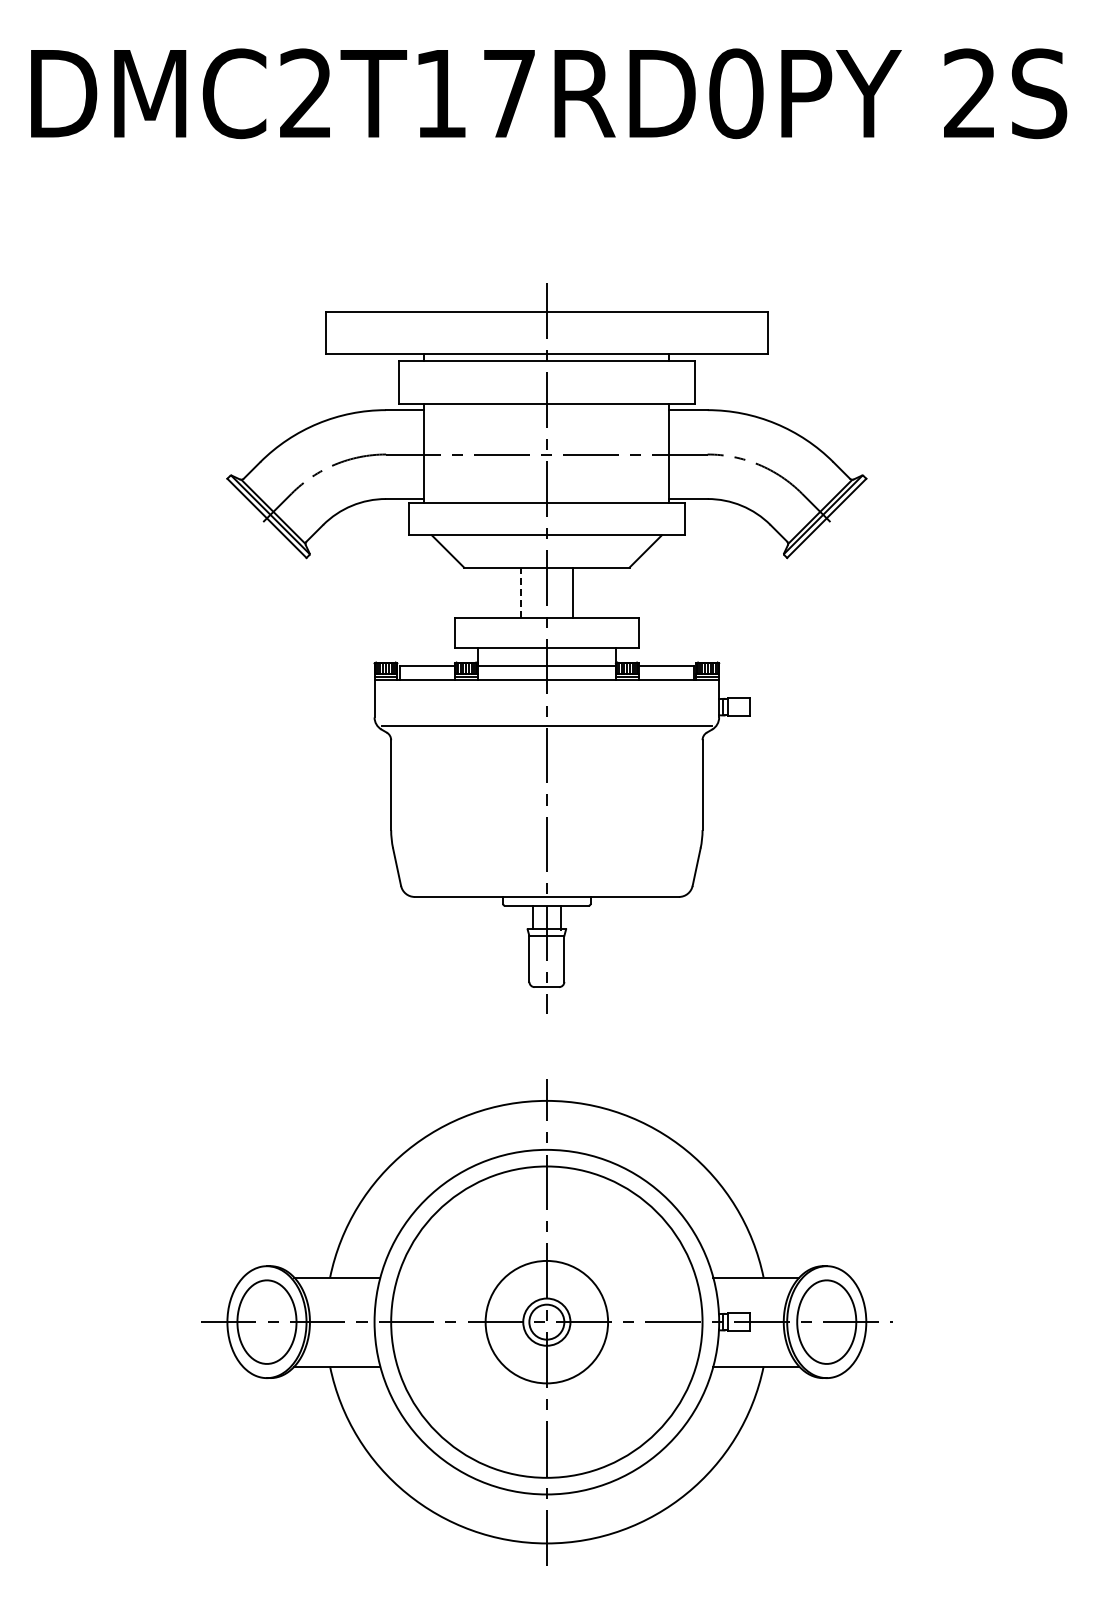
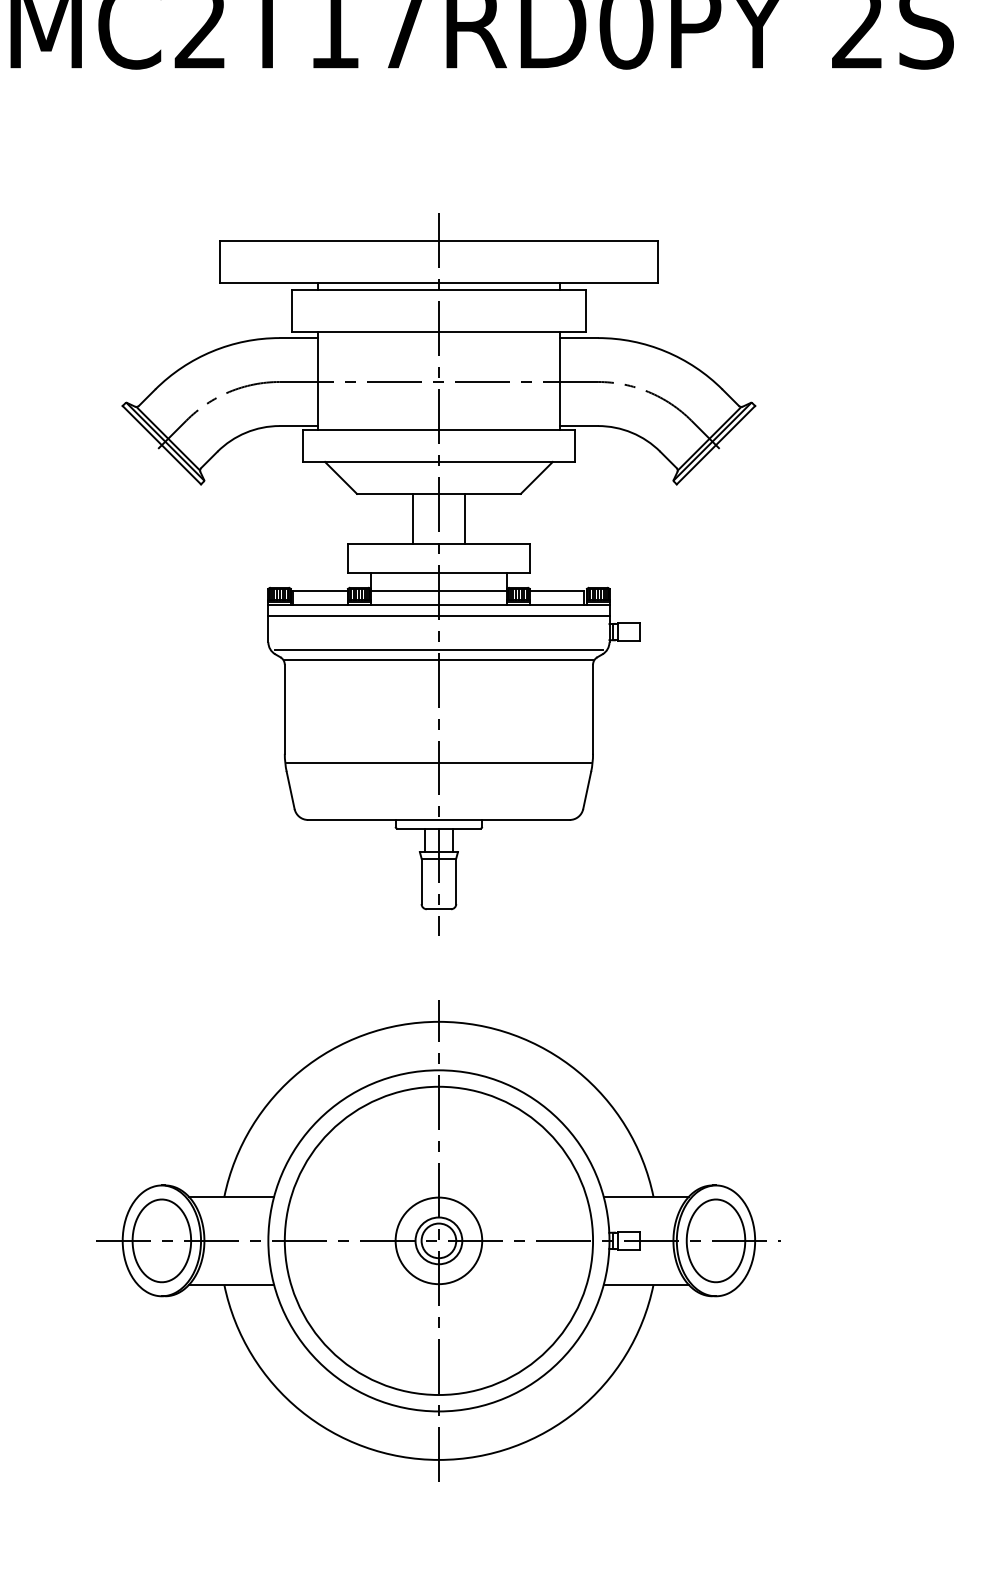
line: (520, 592) -> (412, 518), dashed -> solid
line: (546, 690) -> (438, 615), added
line: (546, 735) -> (438, 660), added
line: (546, 839) -> (438, 763), added
circle: (546, 1321) -> (438, 1240), size x0.71

